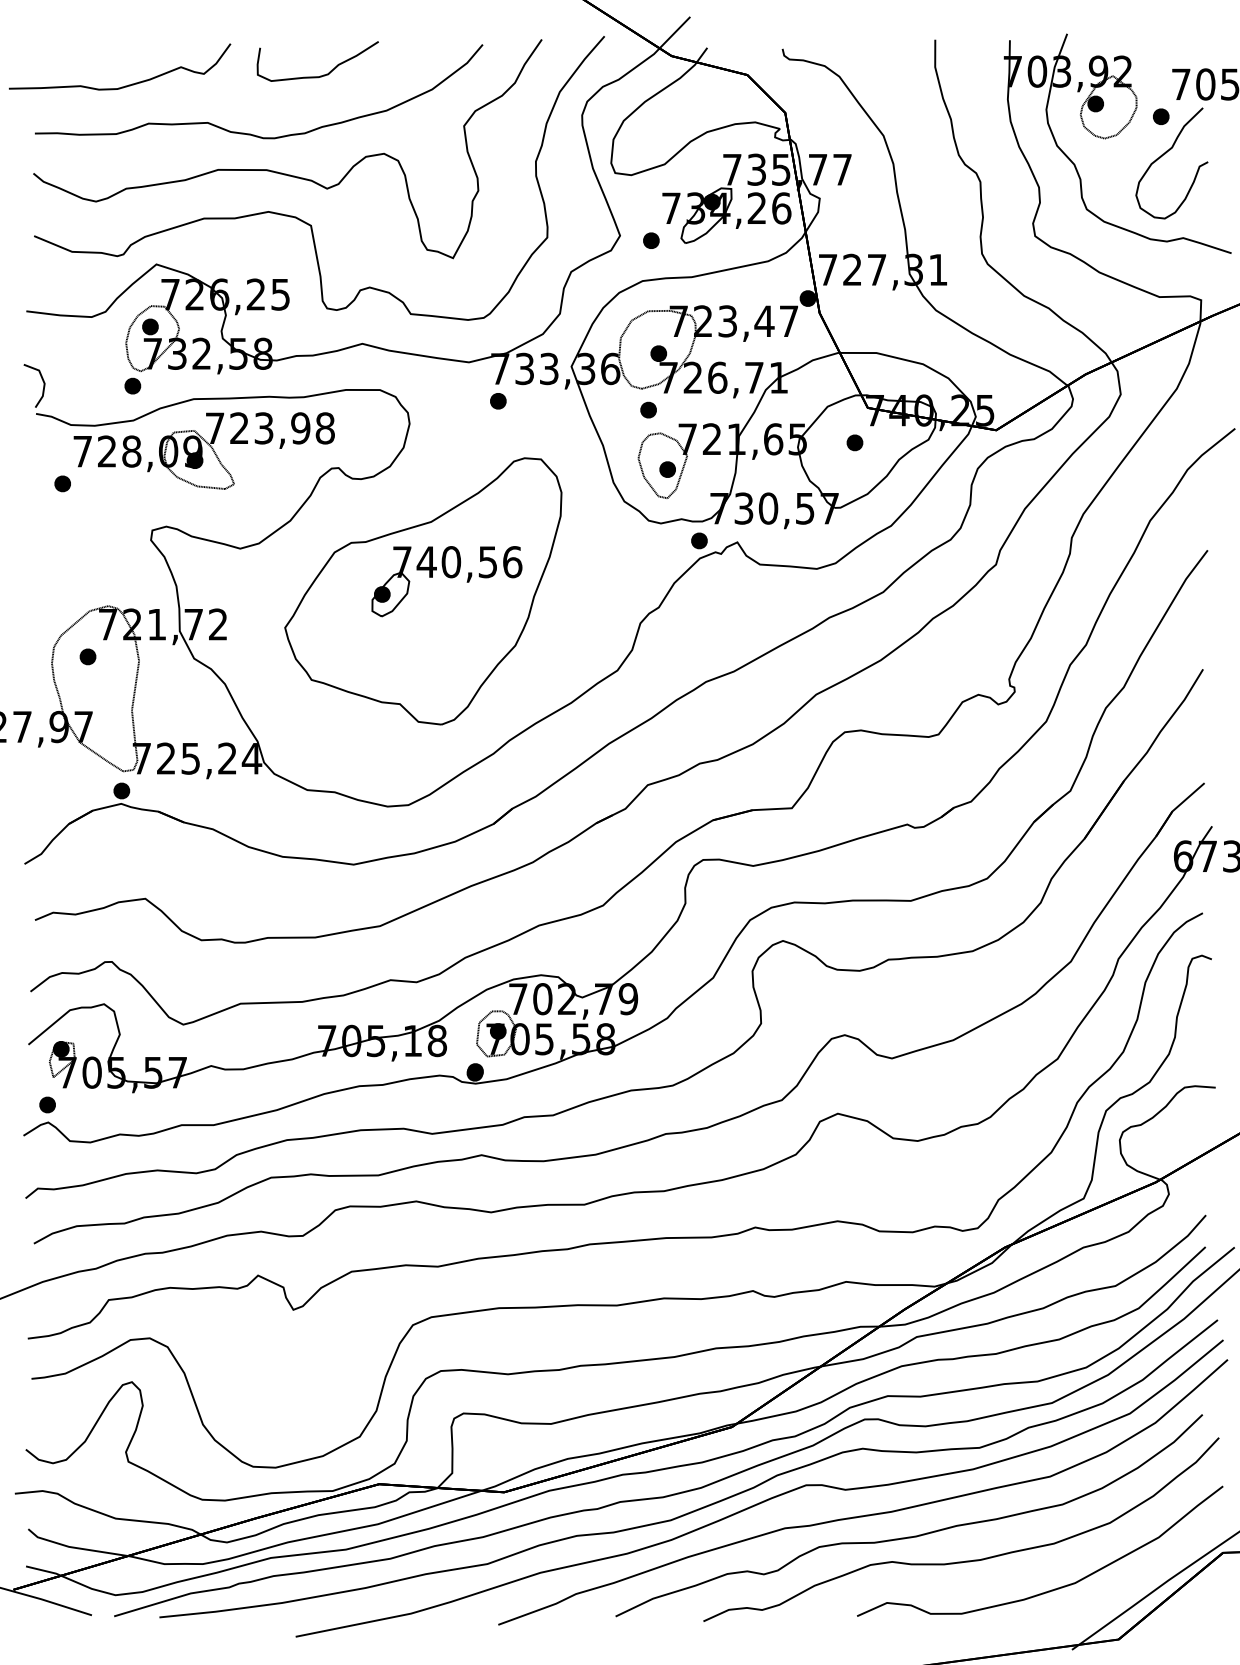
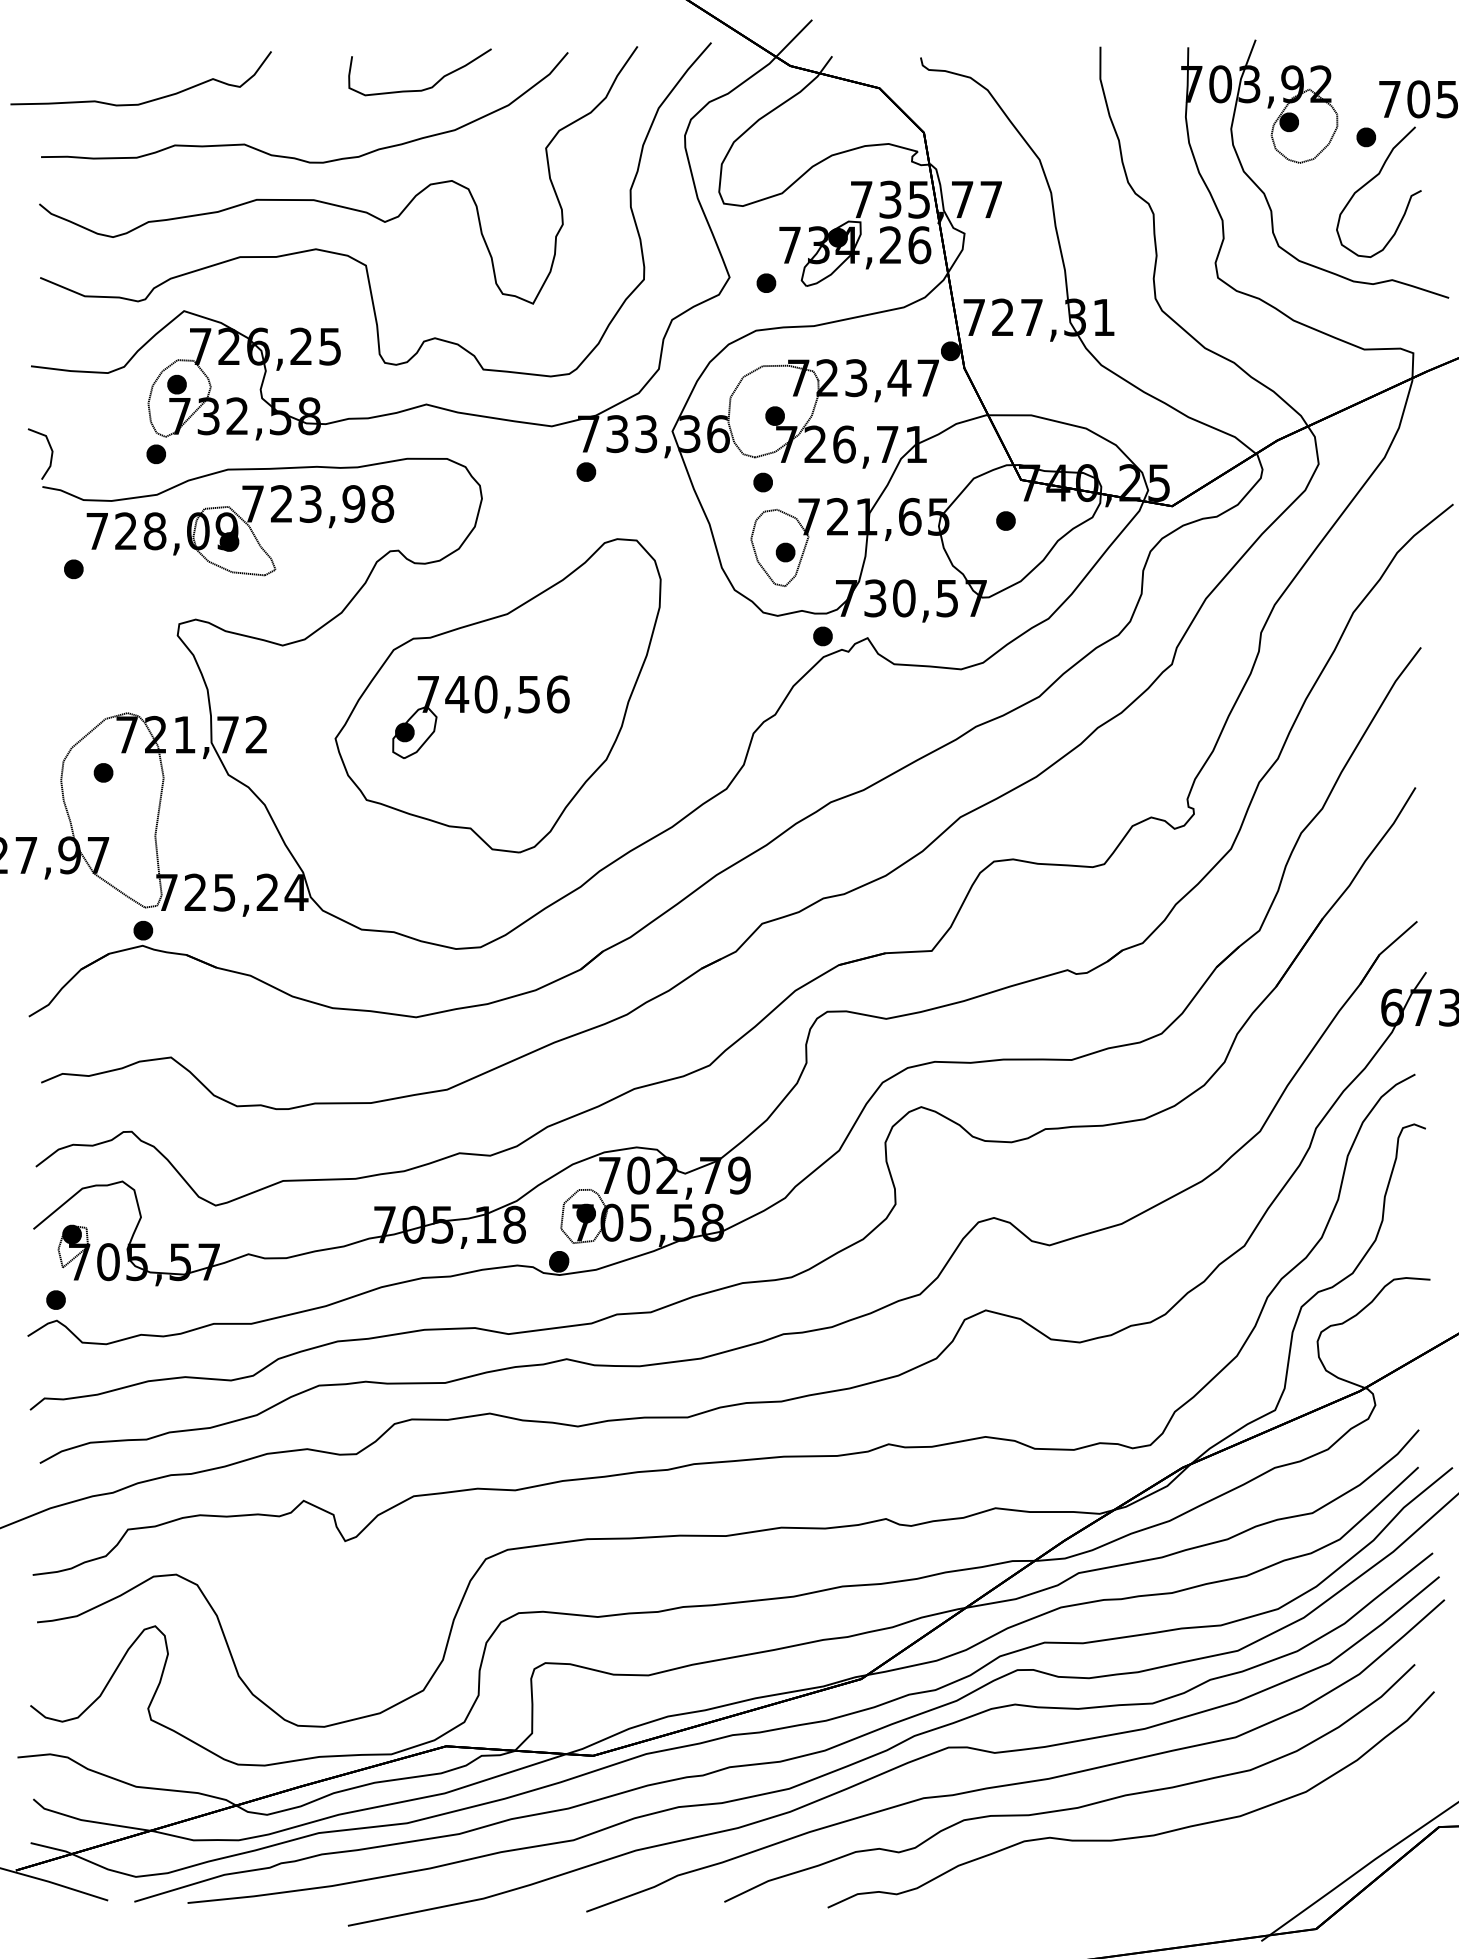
curve: (321, 75) -> (424, 88), moved
part: (446, 580) -> (480, 716), moved
curve: (1048, 1590) -> (1233, 1871), removed

